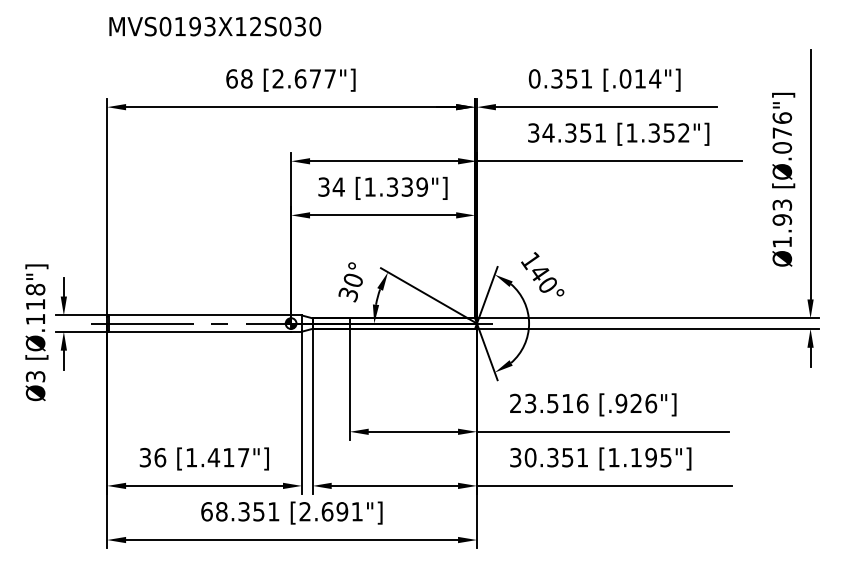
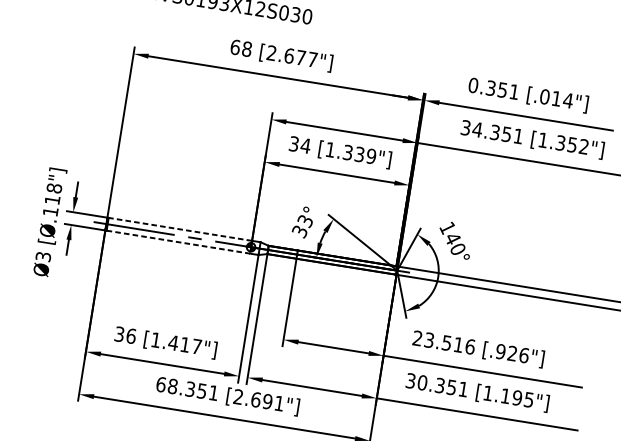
text: (352, 280) -> (304, 221), 30° -> 33°
line: (199, 315) -> (180, 229), solid -> dashed
line: (200, 331) -> (178, 242), solid -> dashed

